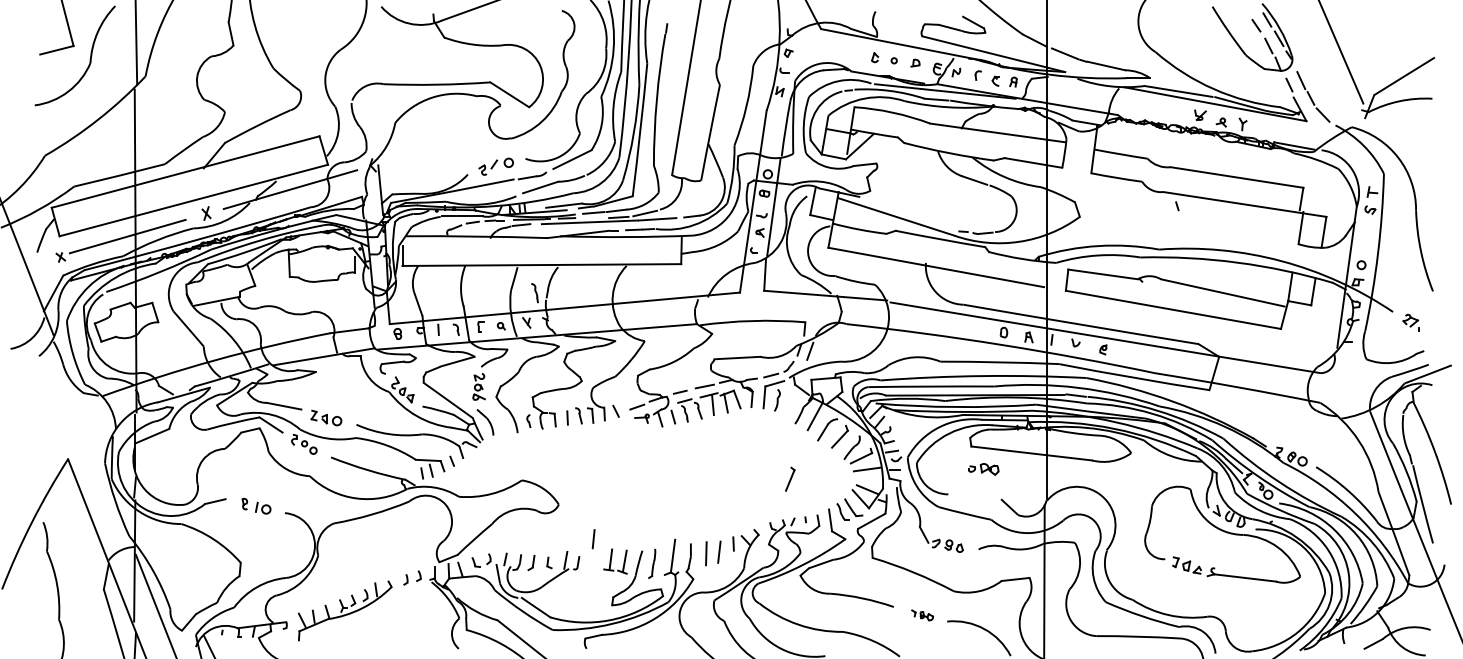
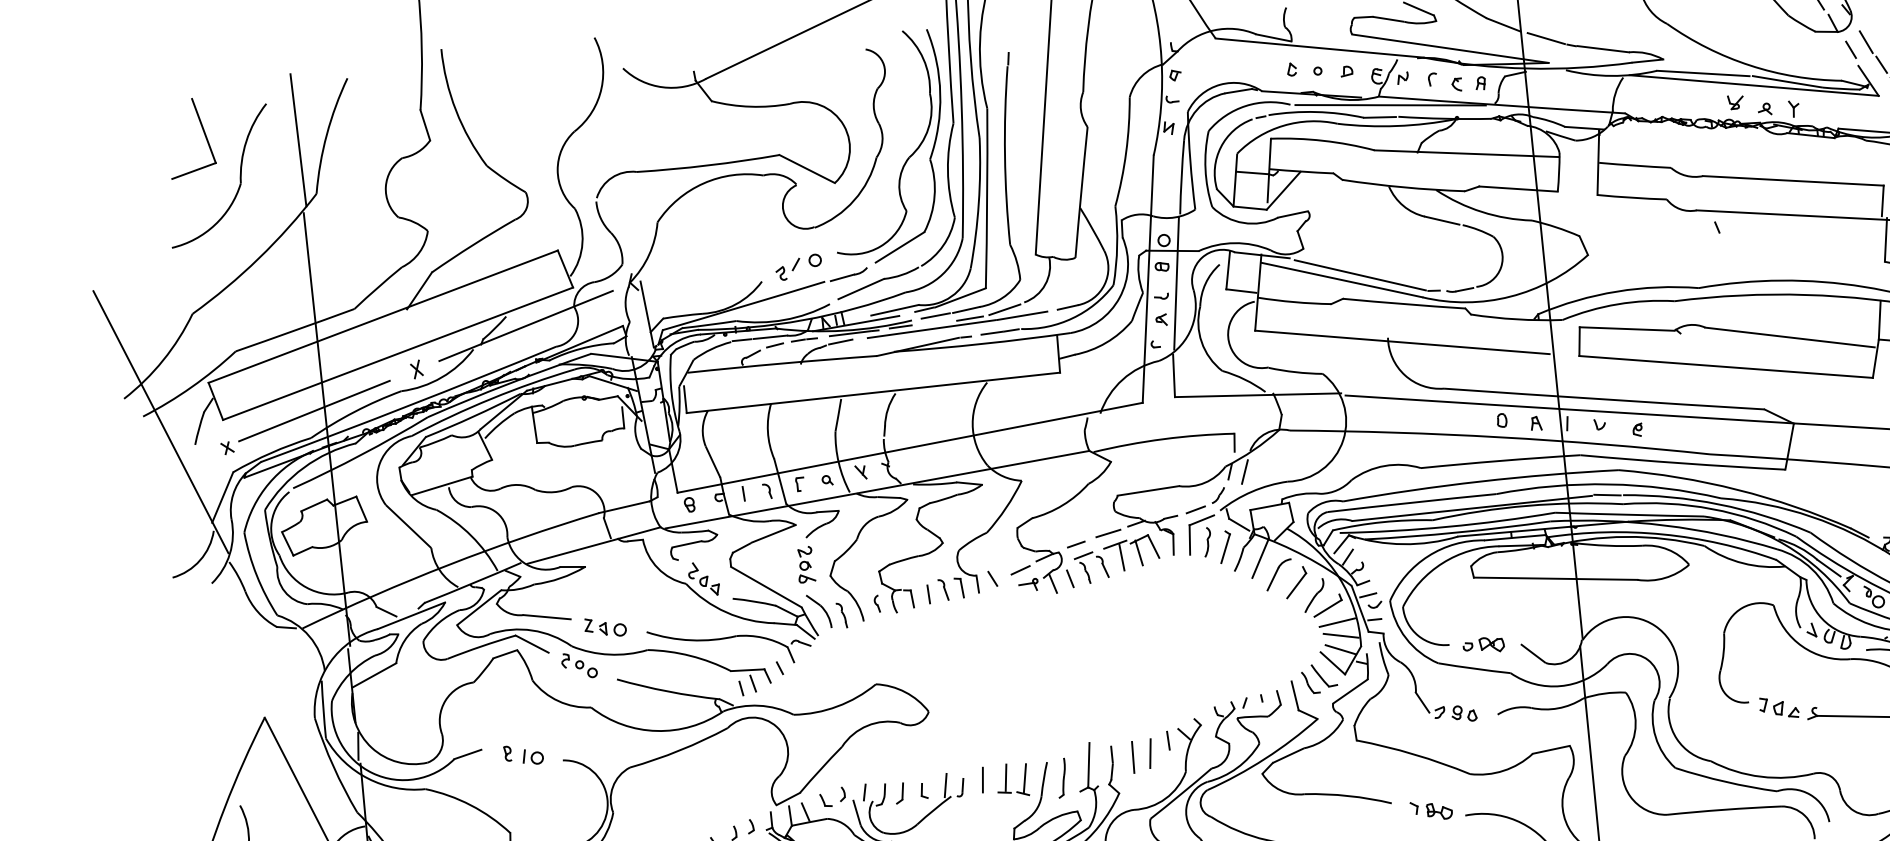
line: (909, 214) -> (1359, 275), added
part: (534, 293) -> (841, 616), moved
part: (983, 469) -> (1483, 645), moved
part: (790, 478) -> (1225, 545), moved
line: (868, 479) -> (1340, 635), added
line: (593, 539) -> (982, 780), moved
part: (922, 615) -> (1431, 810), size x1.43

